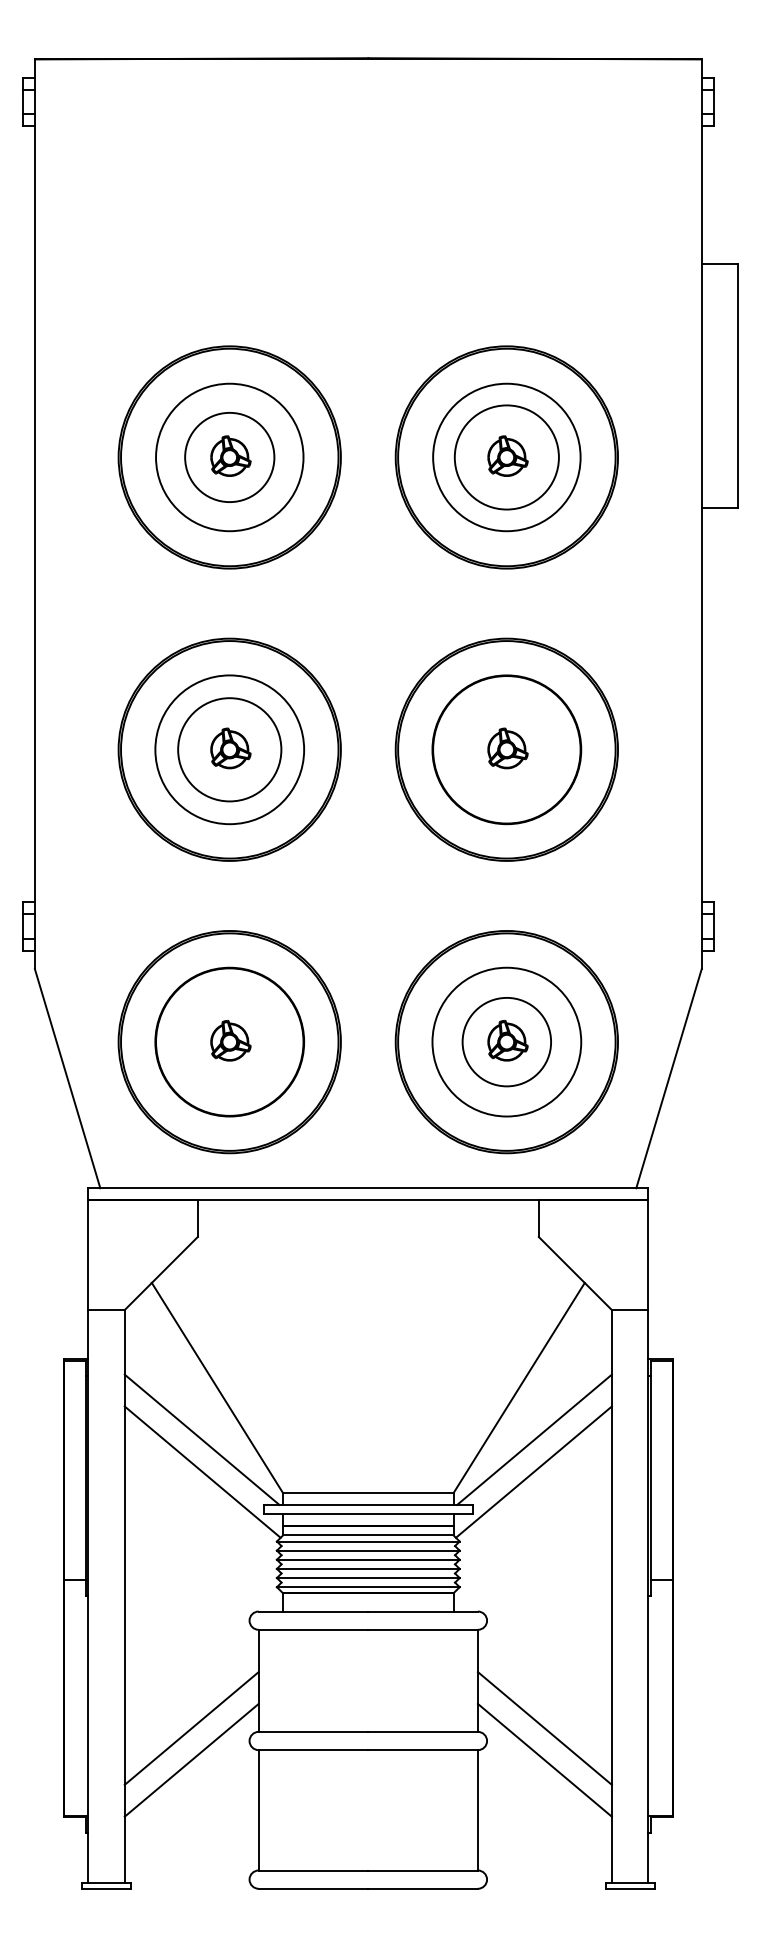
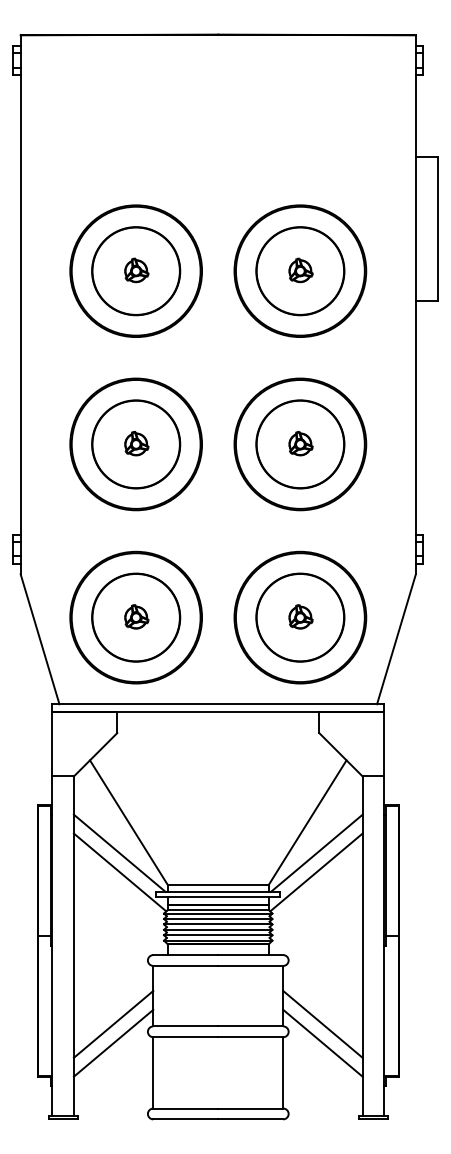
circle: (230, 457) -> (136, 271), size x1.67
circle: (507, 457) -> (300, 271), size x1.43
circle: (228, 749) -> (135, 444), size x1.43
circle: (507, 1041) -> (300, 617), size x1.67

